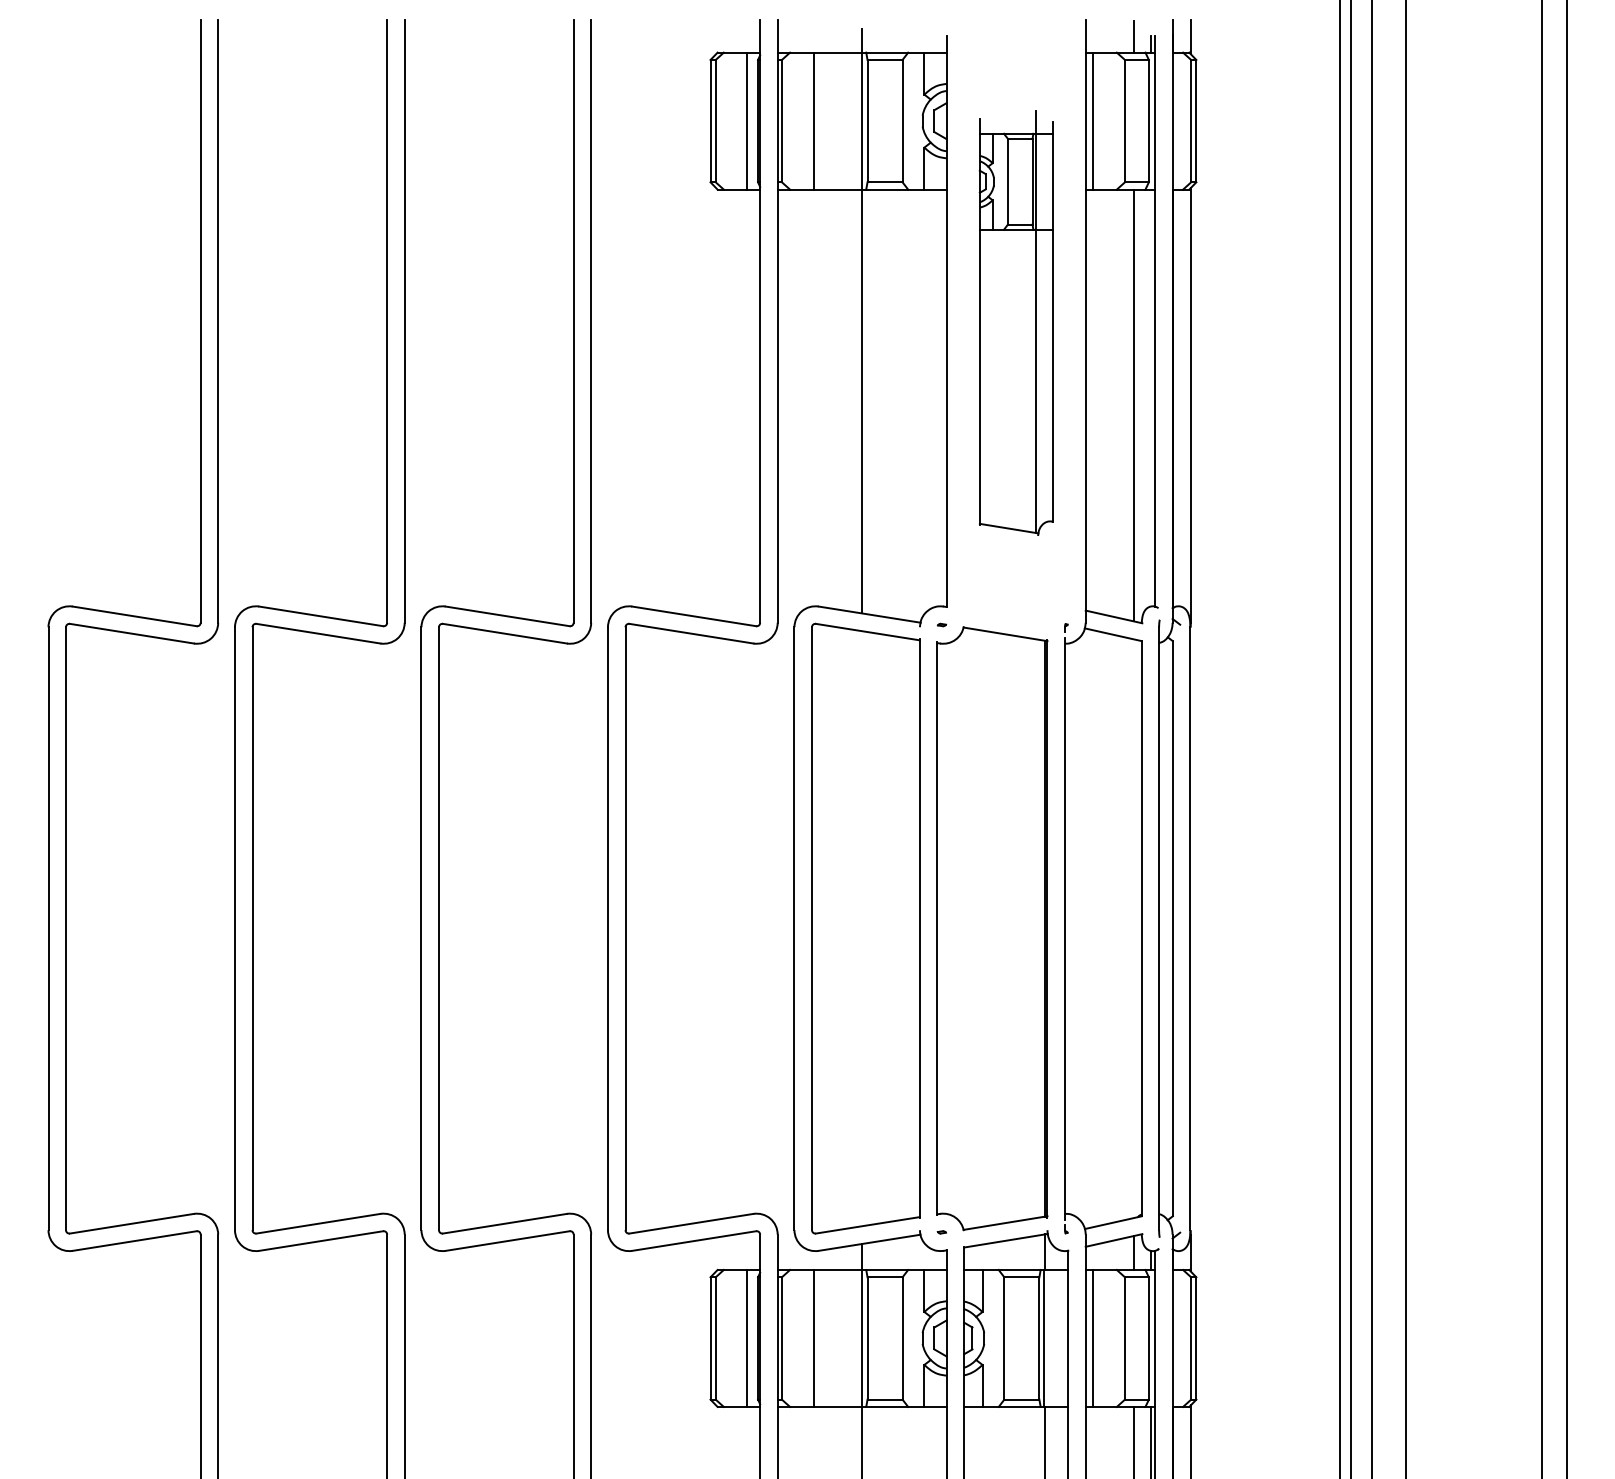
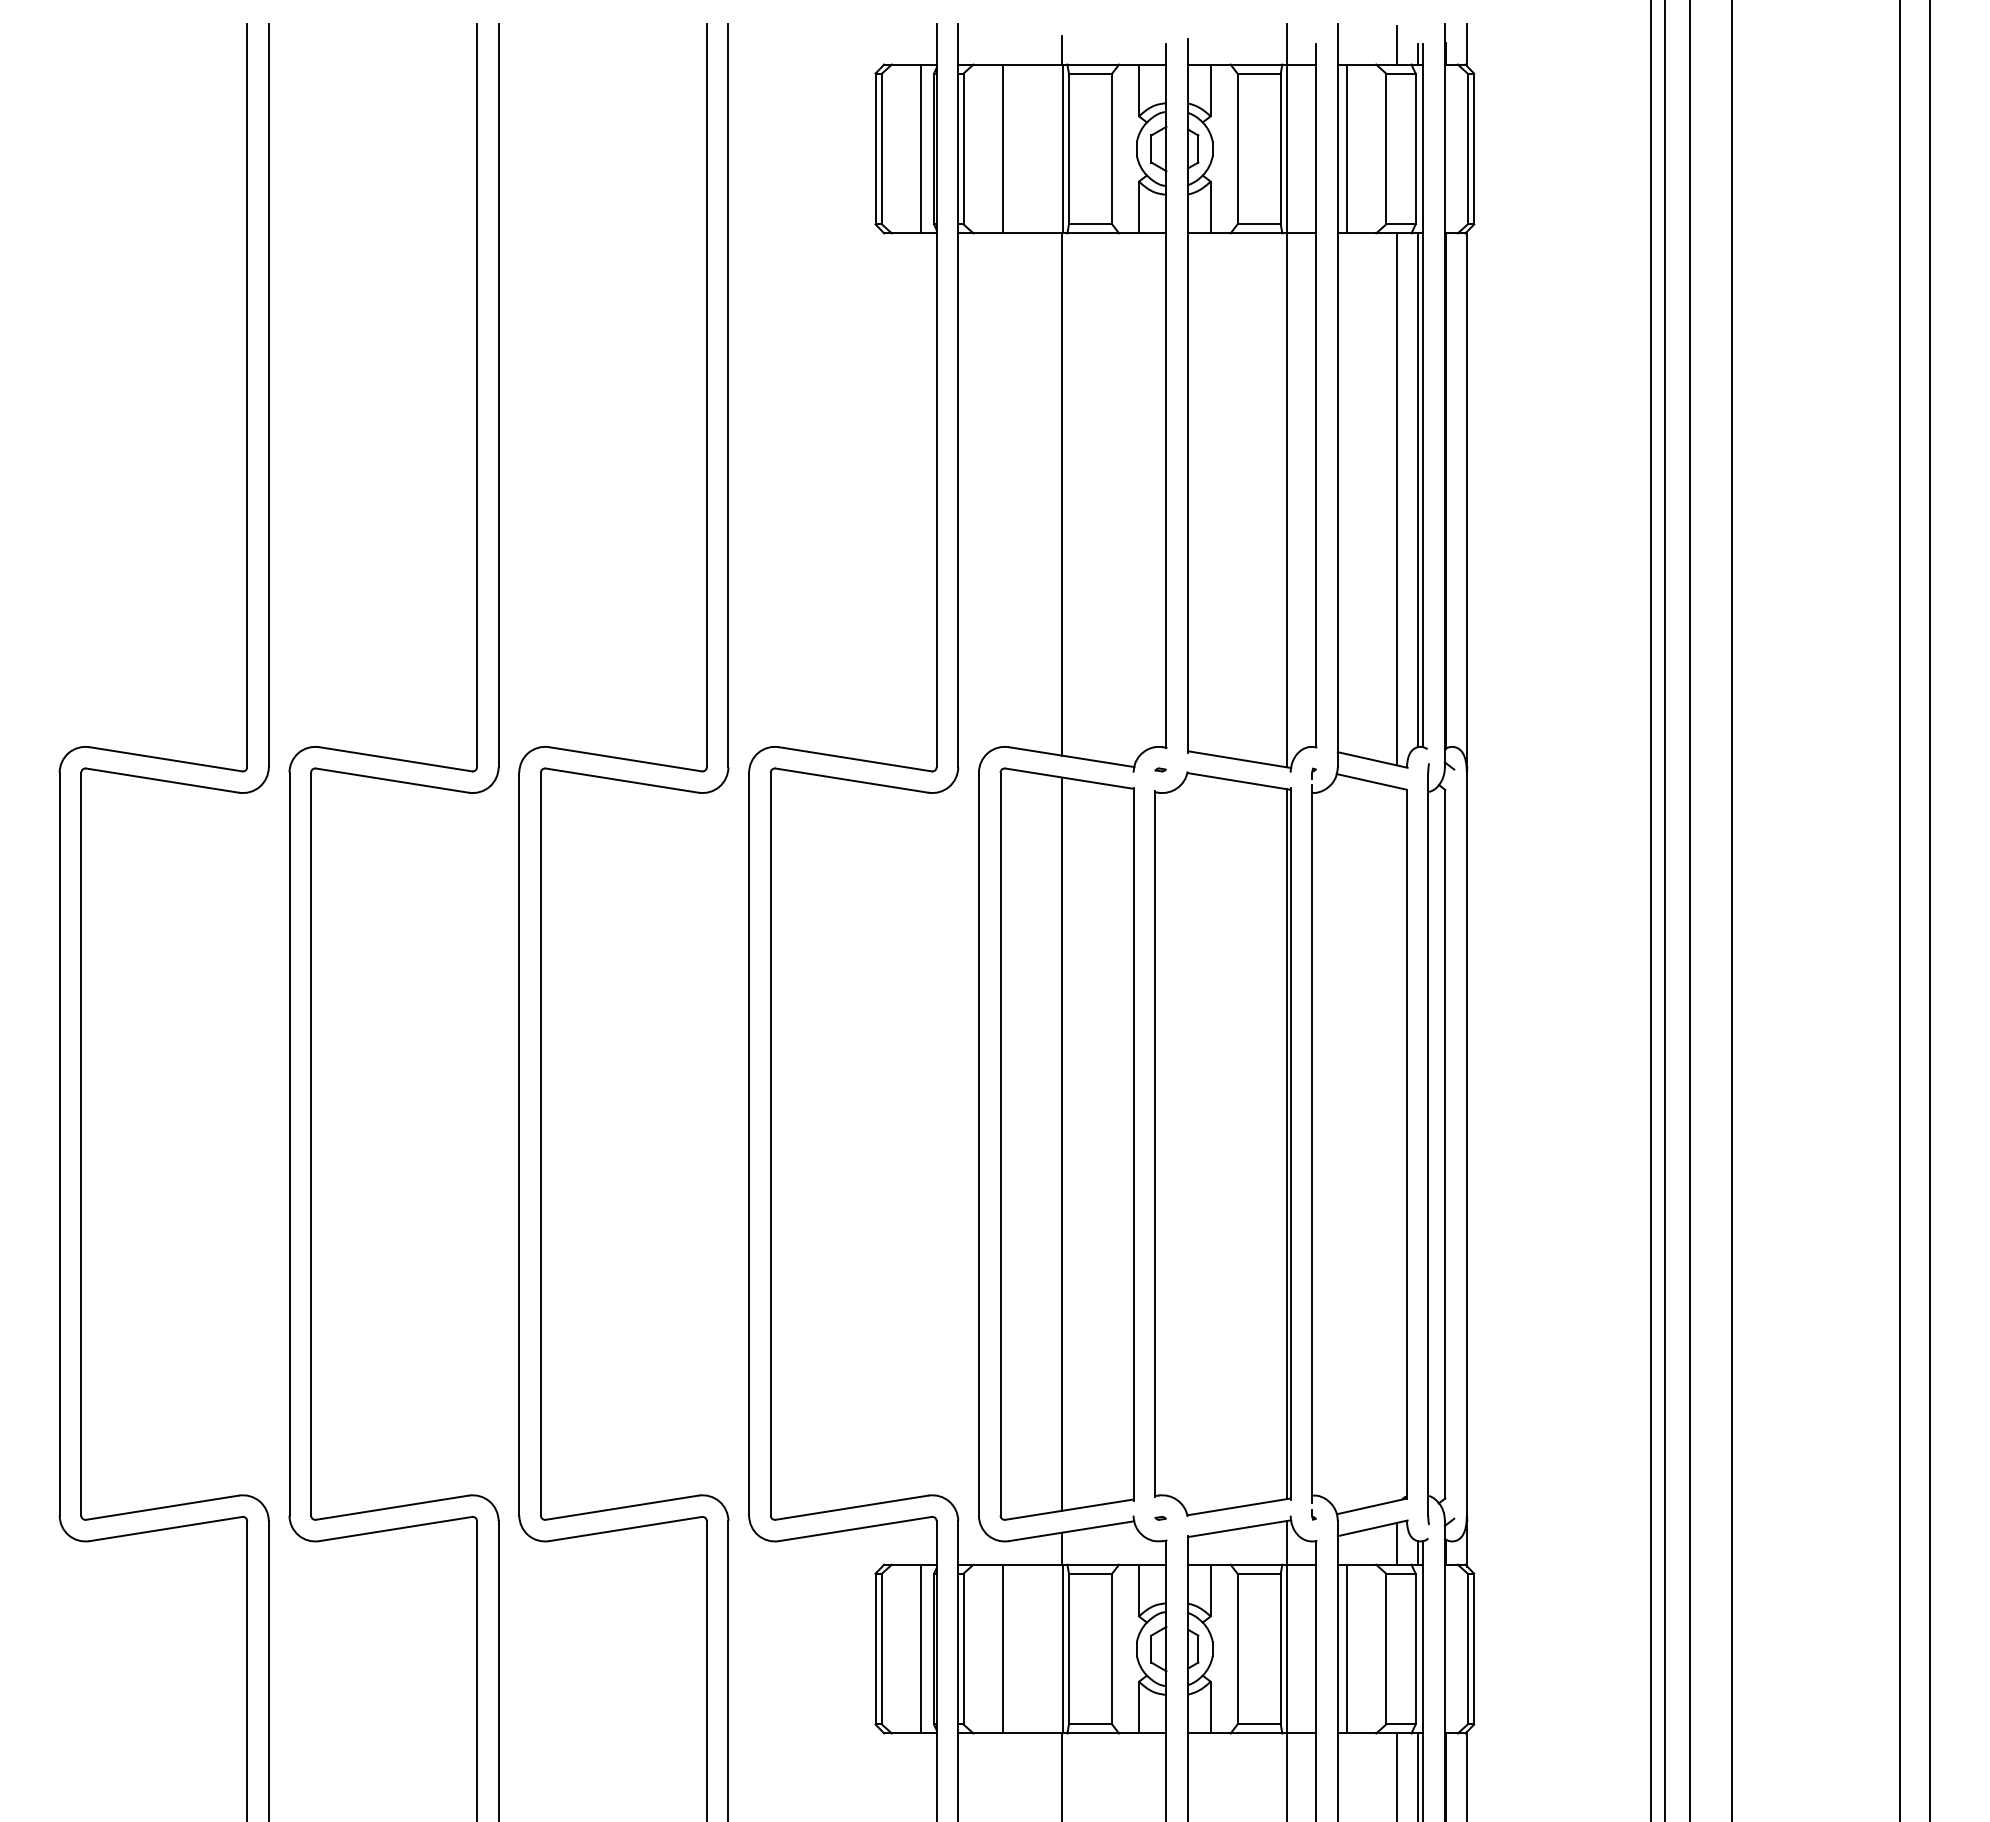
part: (1016, 322) -> (1252, 397), size x1.43
line: (1151, 398) -> (1418, 490), added
line: (862, 928) -> (1062, 1143), added

